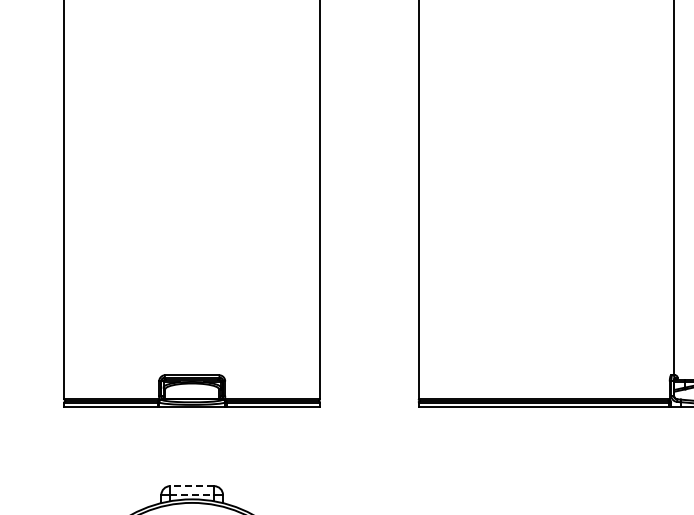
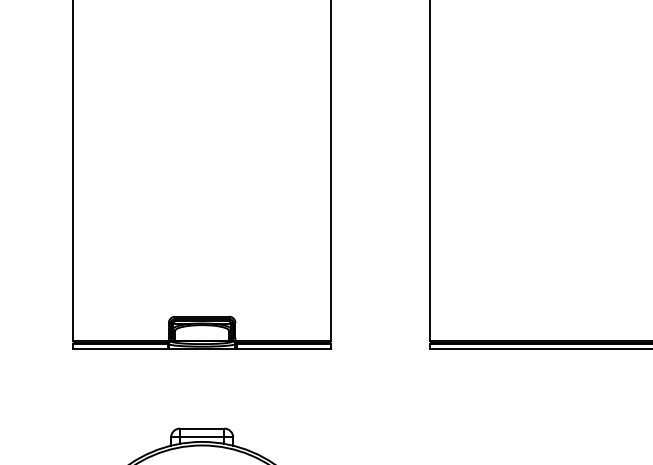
line: (191, 486) -> (201, 428), dashed -> solid
line: (192, 494) -> (202, 437), dashed -> solid

